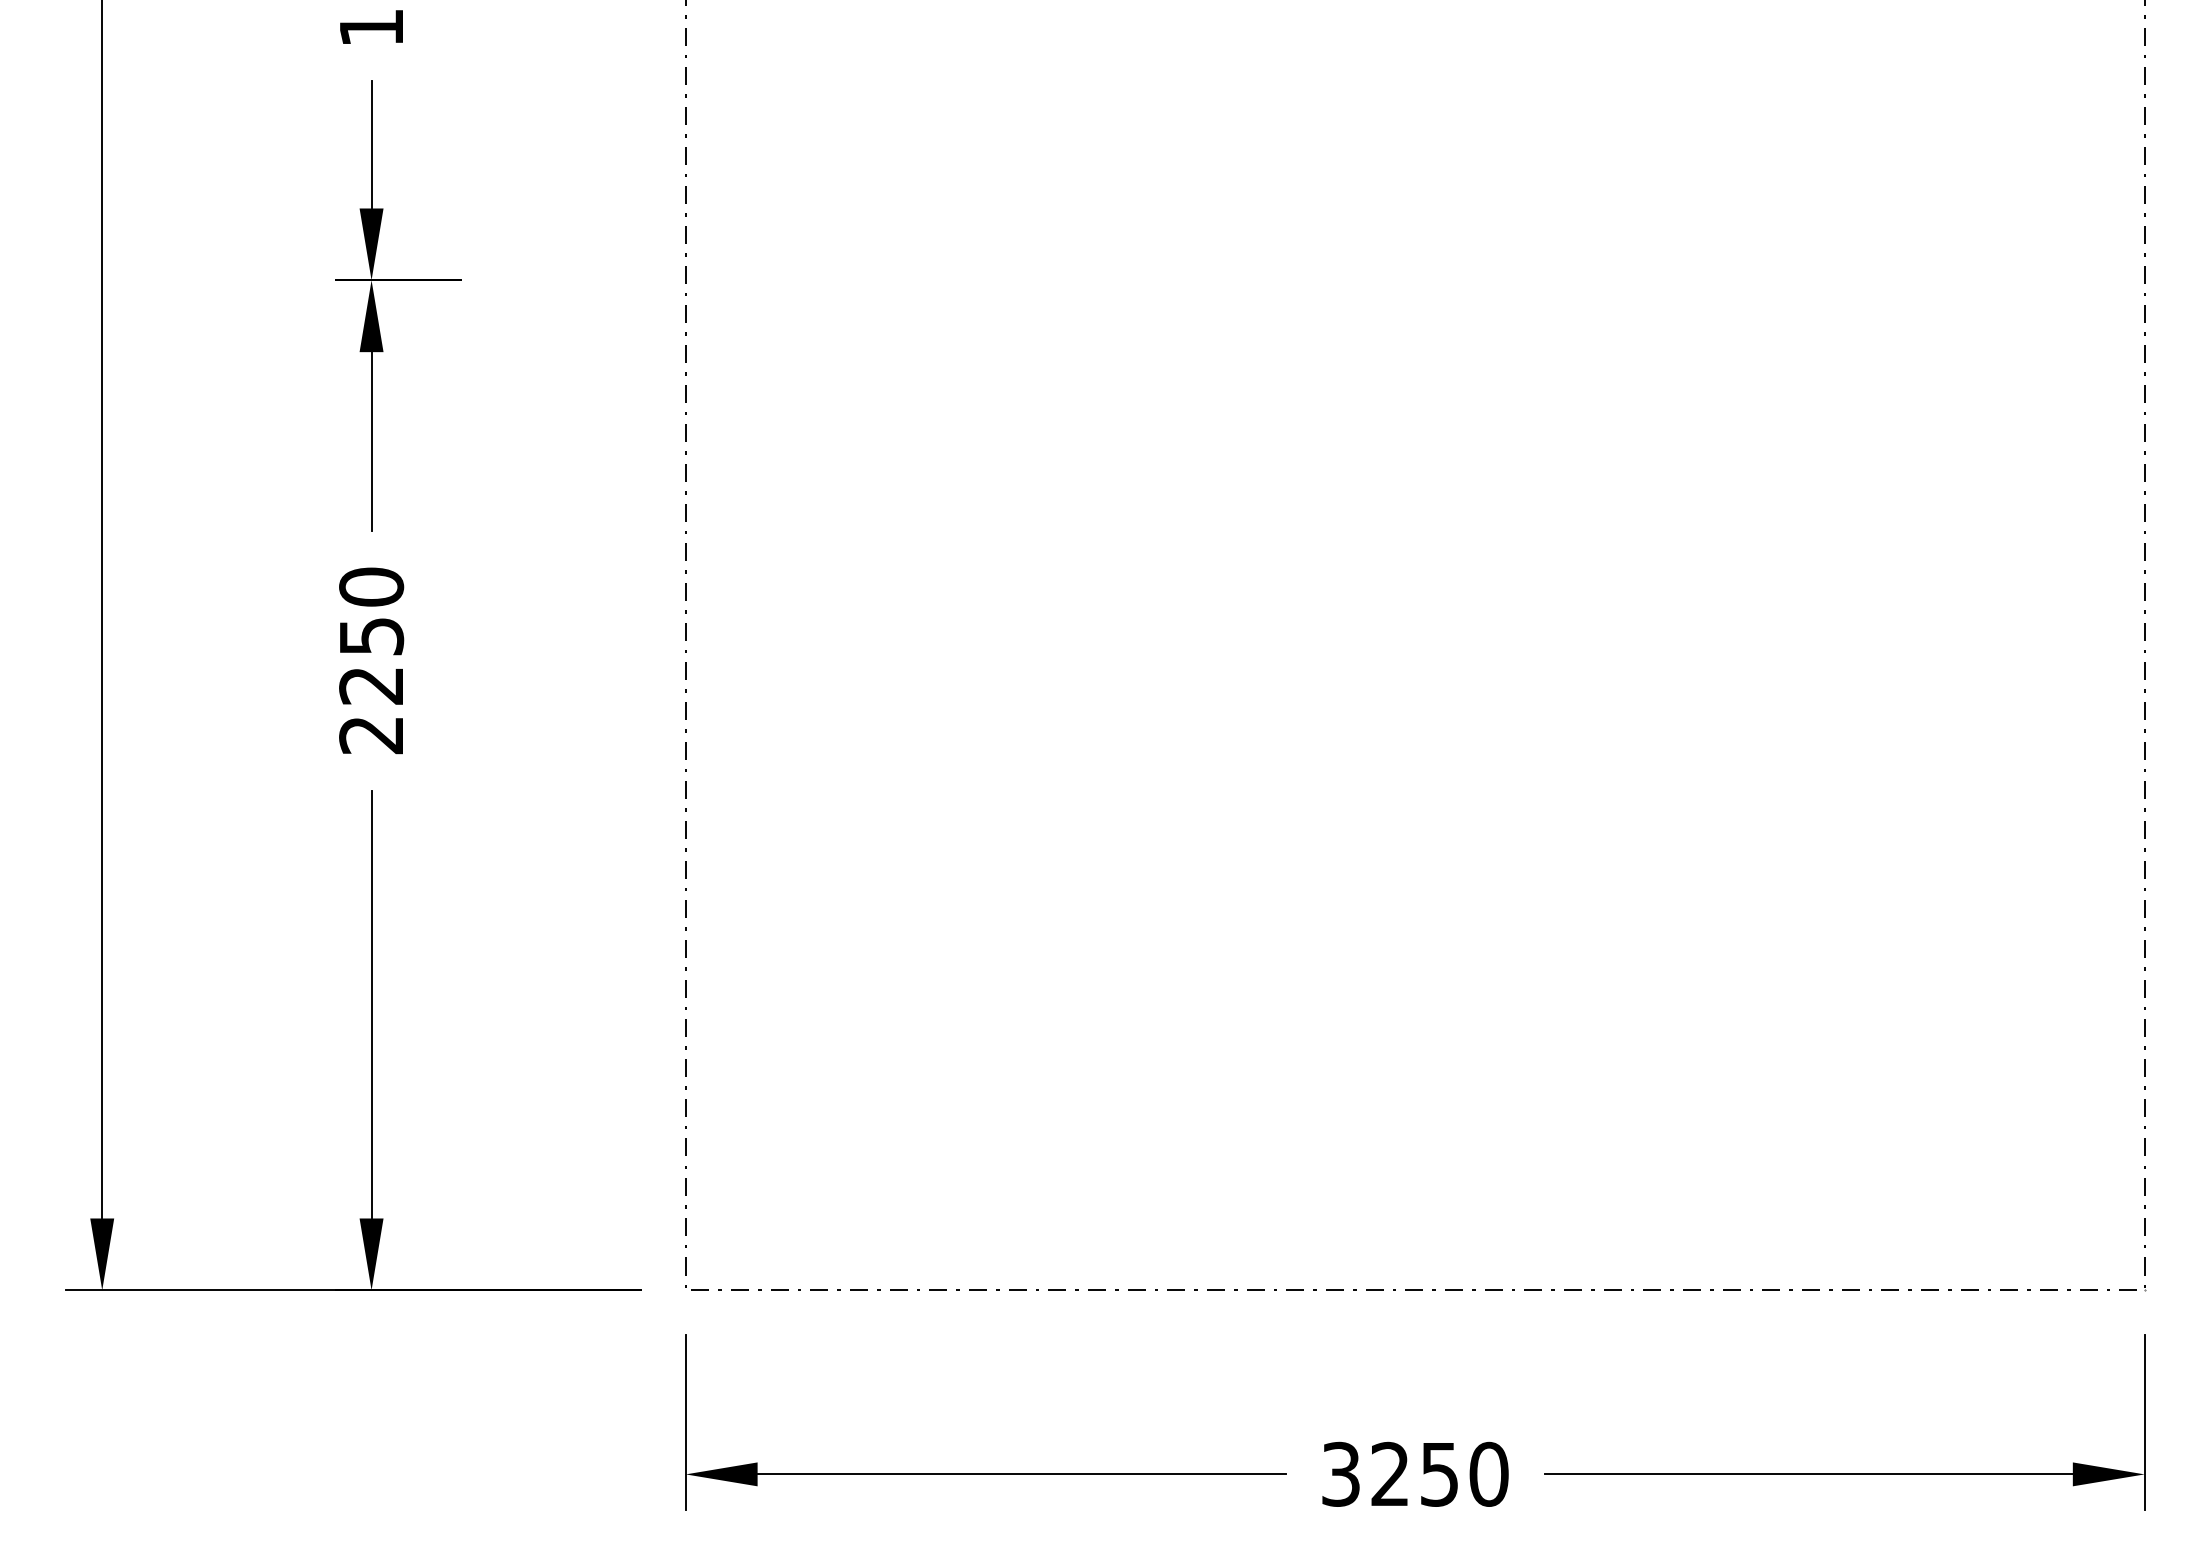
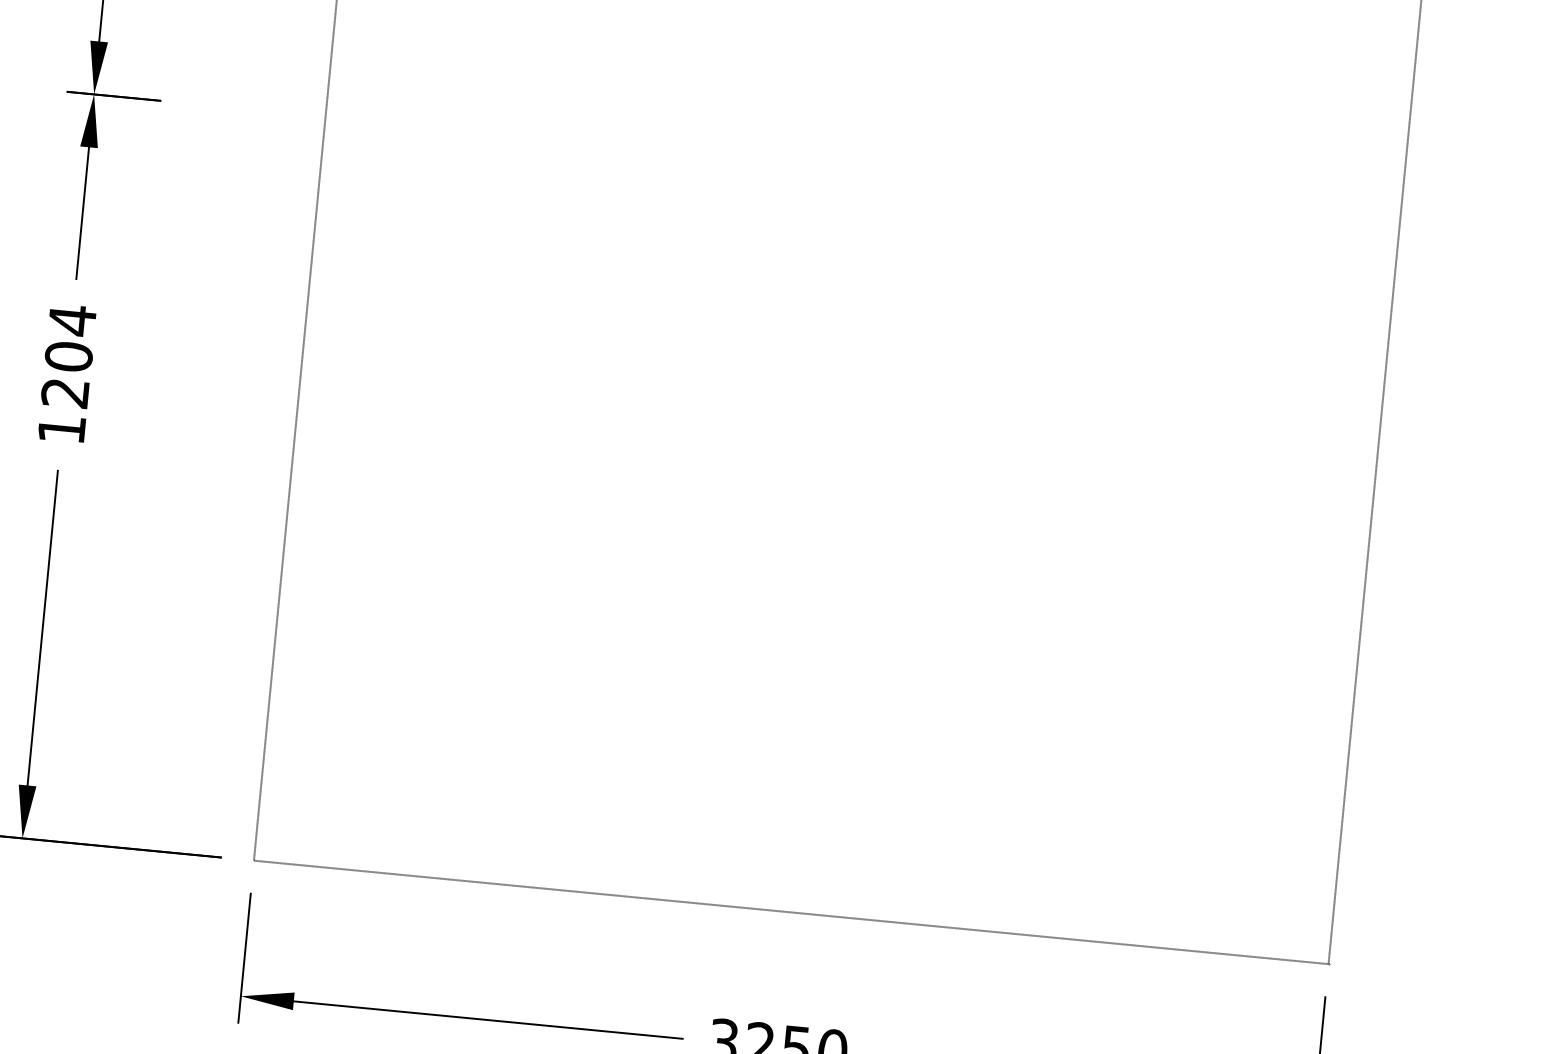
text: (371, 660) -> (67, 374), 2250 -> 1204

